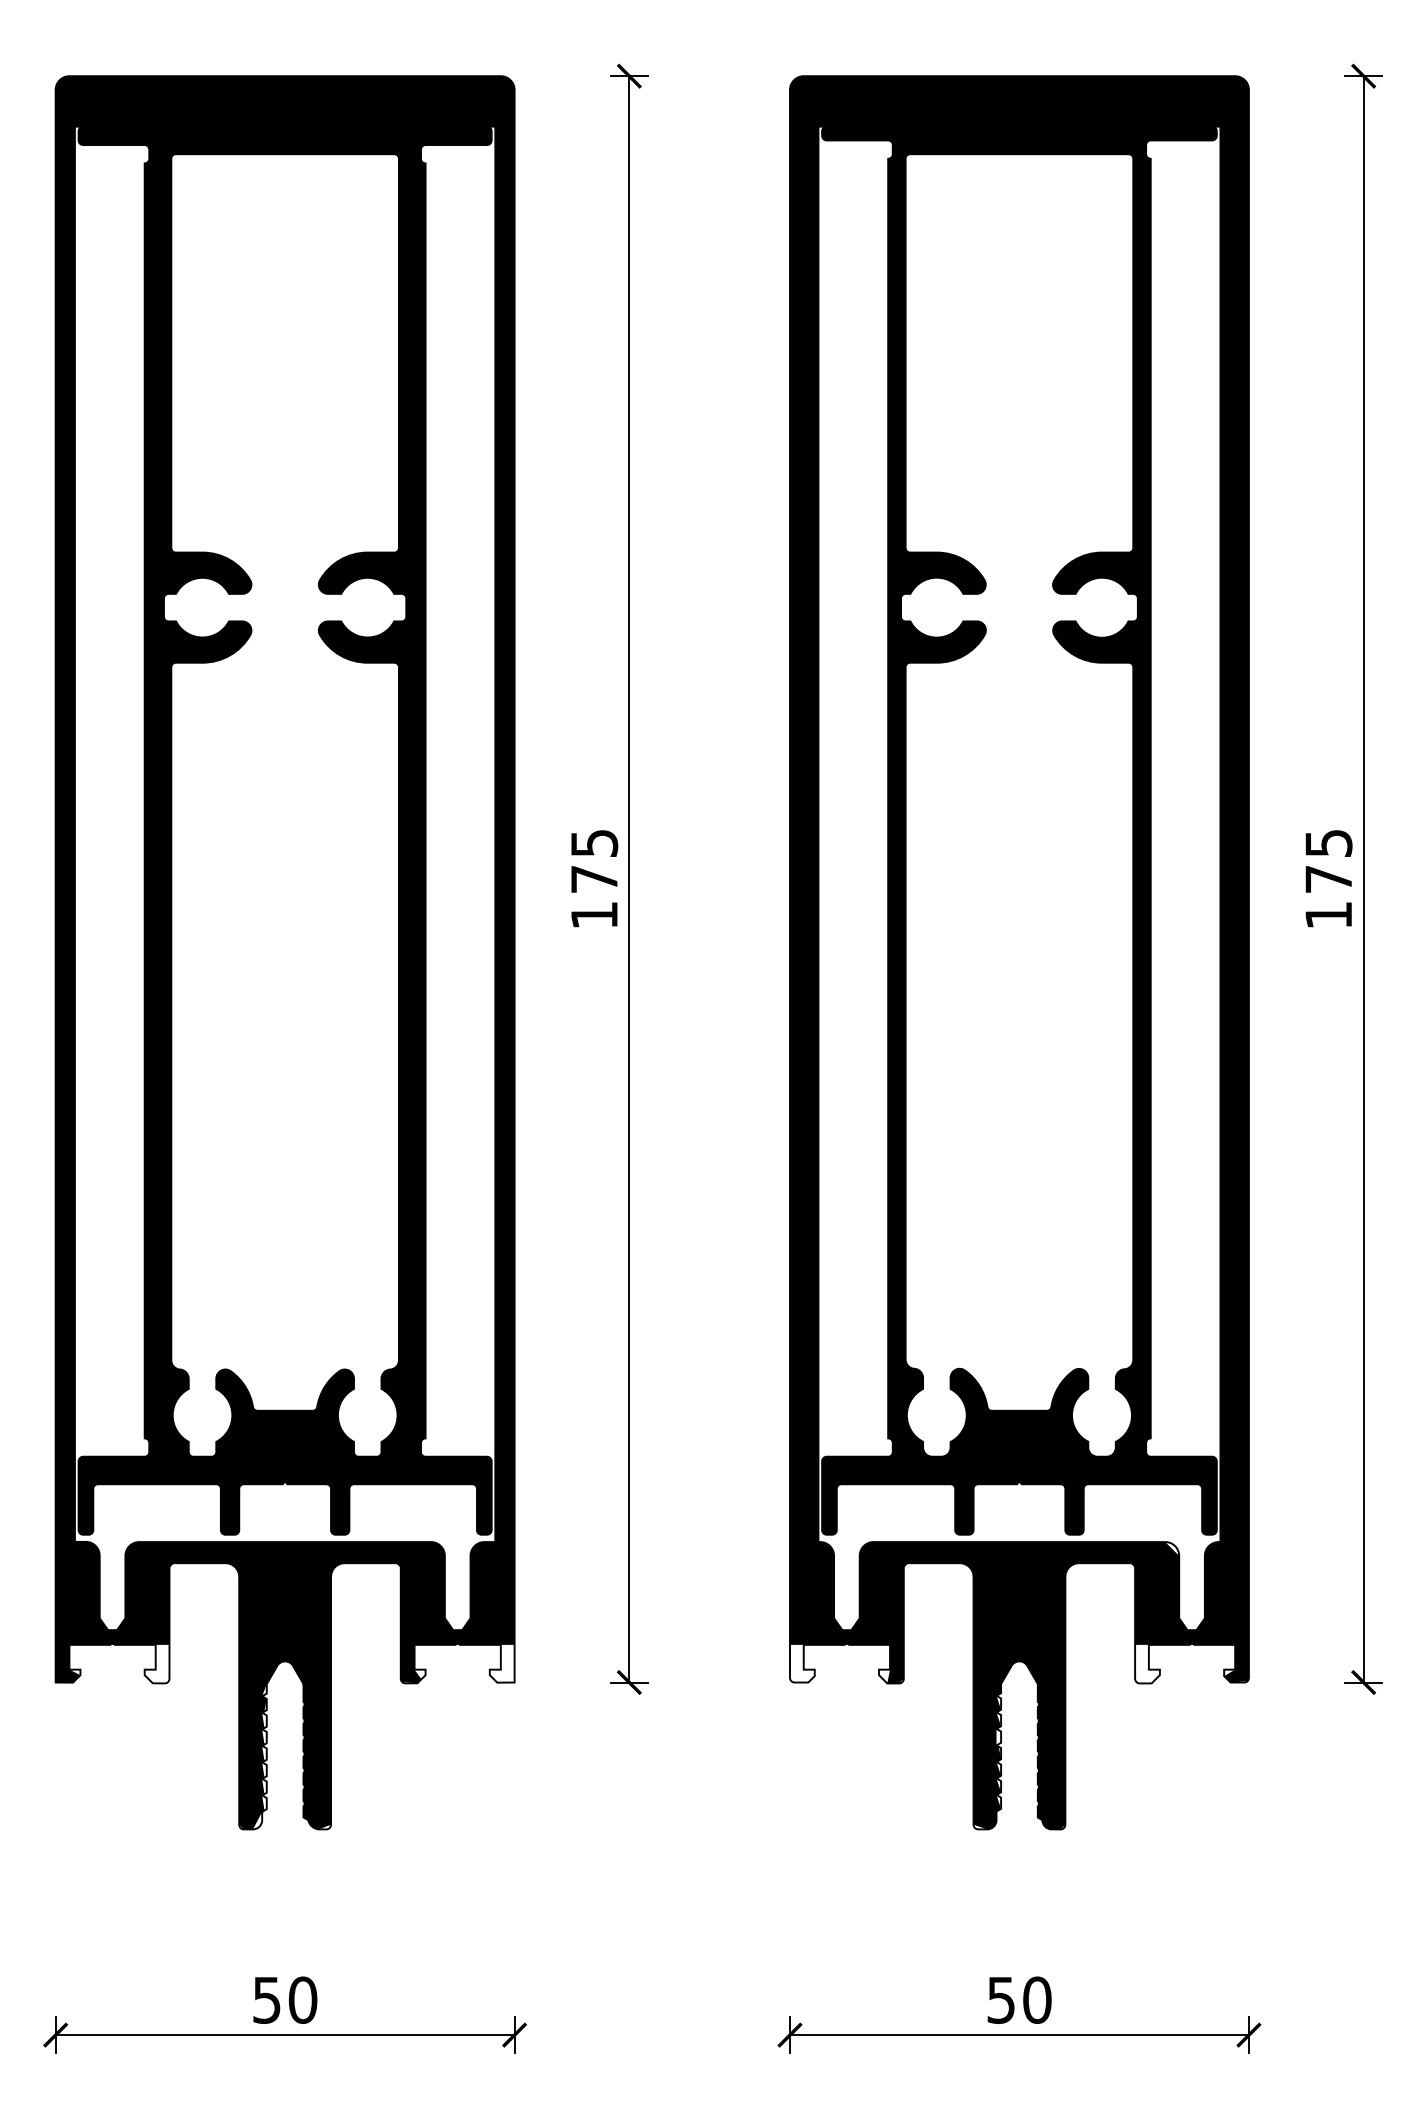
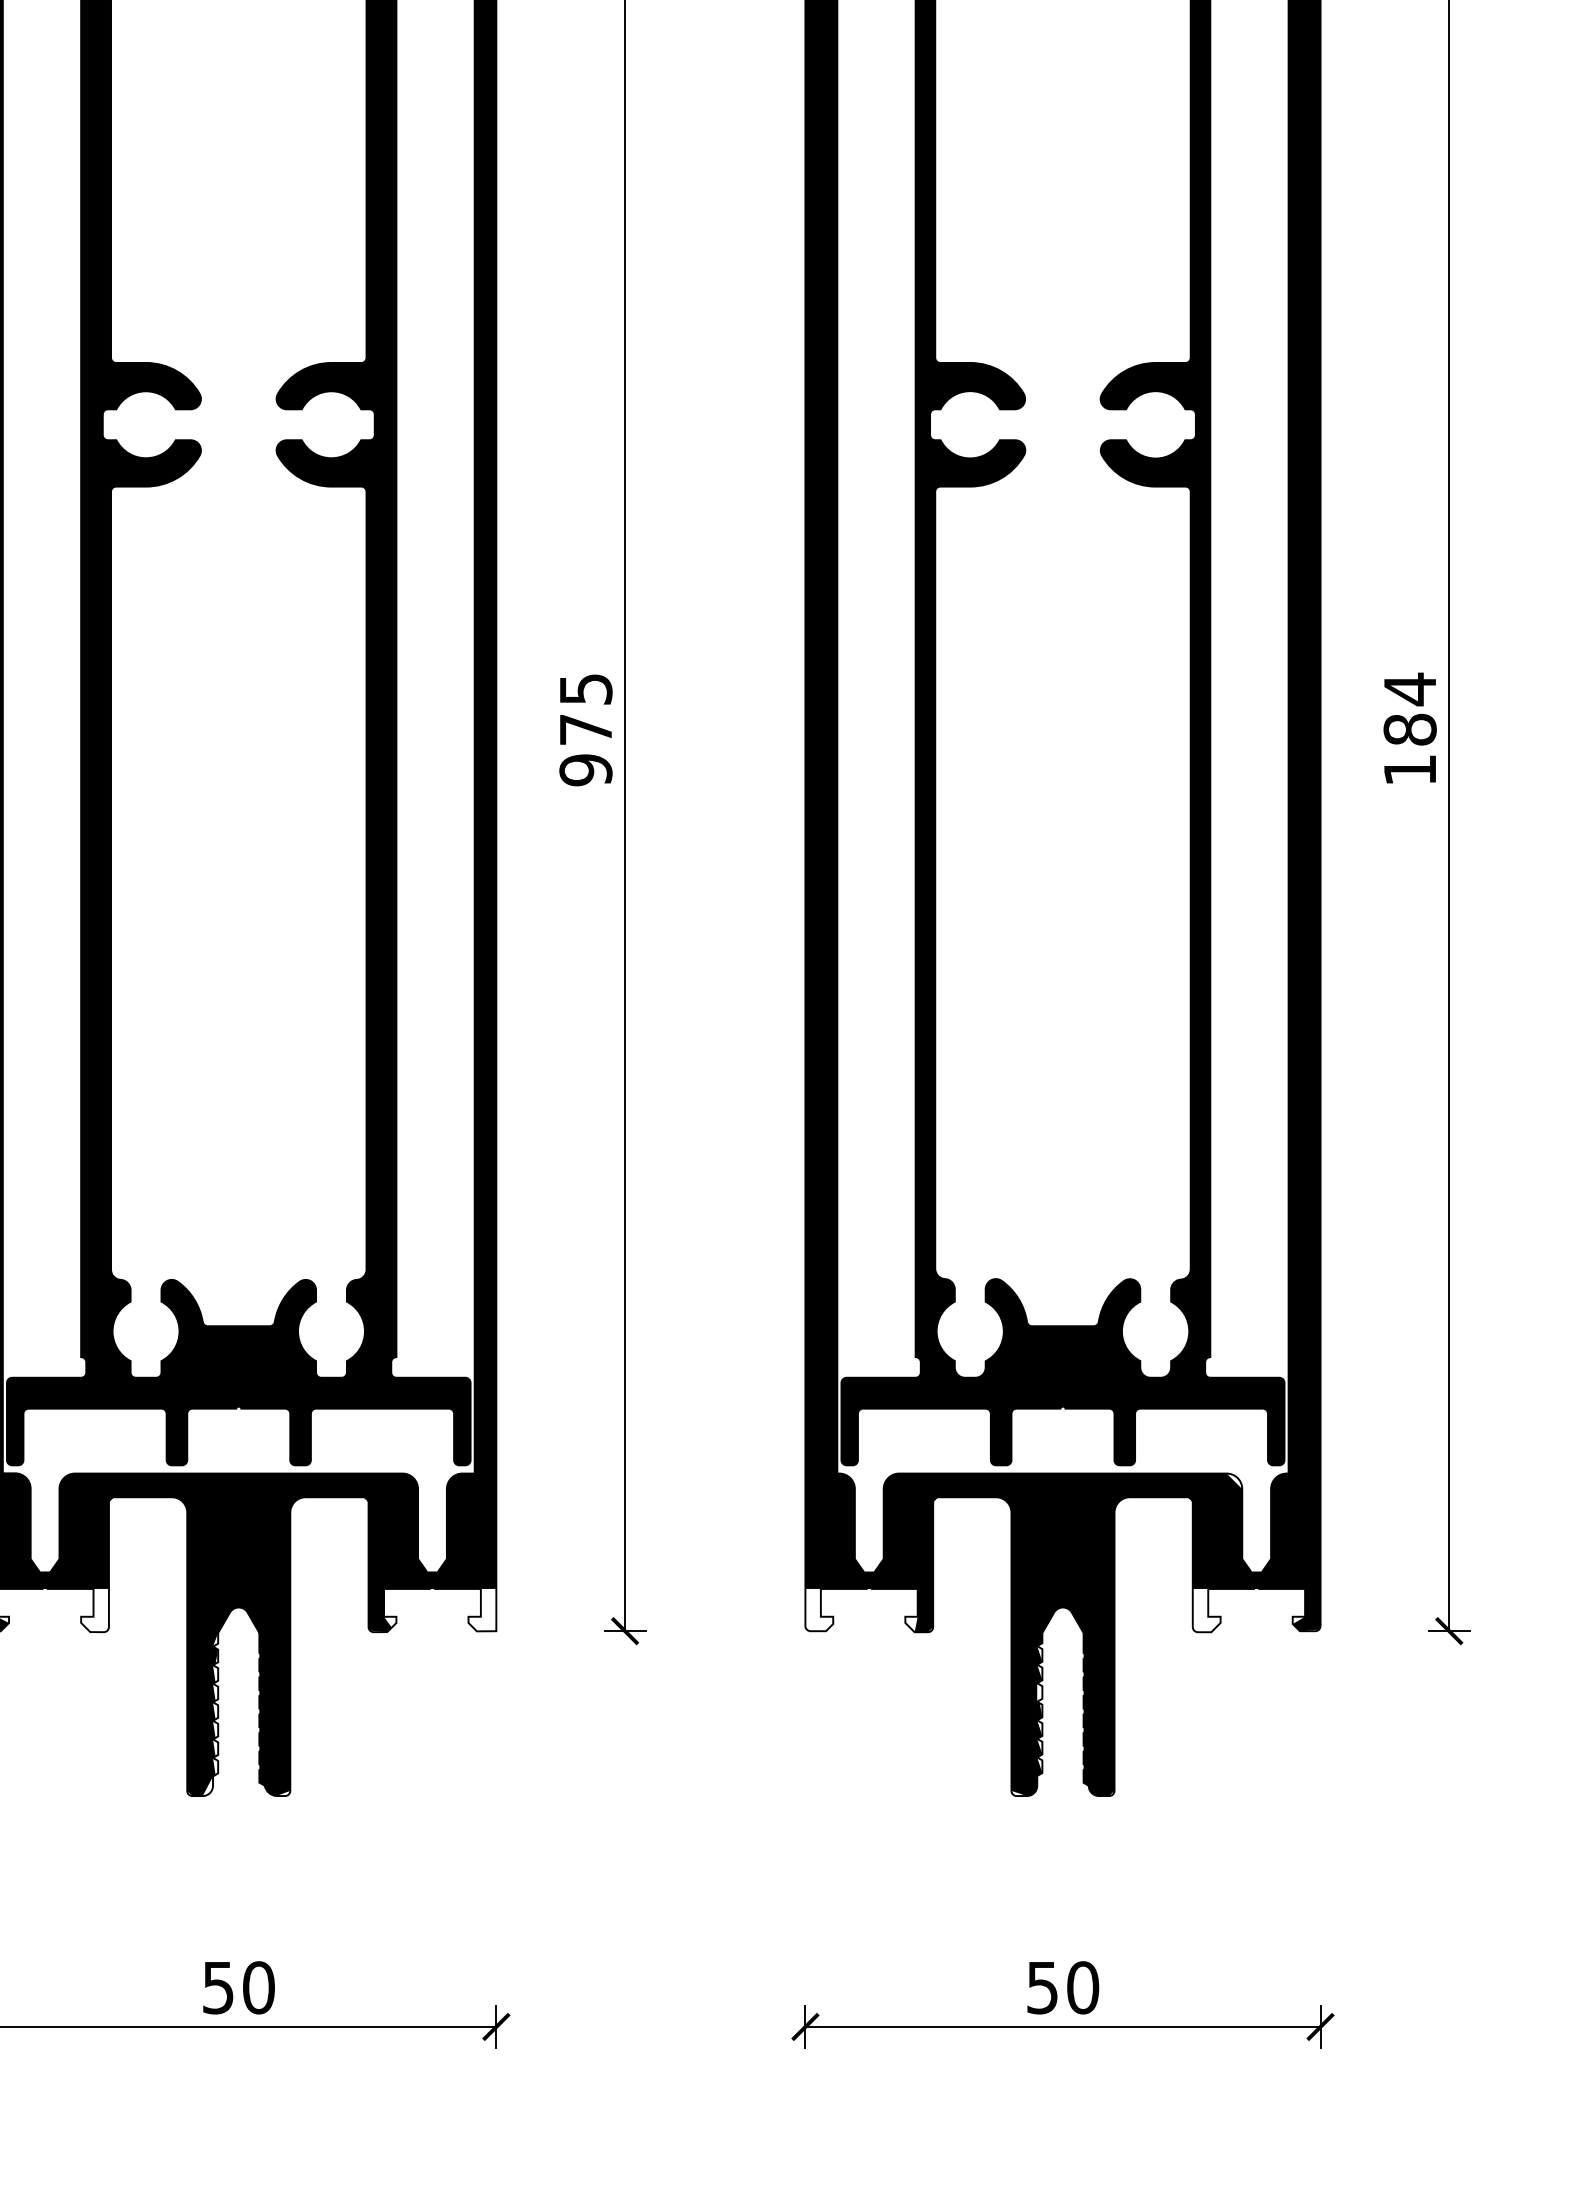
text: (1328, 860) -> (1409, 708), 175 -> 184
text: (594, 915) -> (586, 770), 175 -> 975

